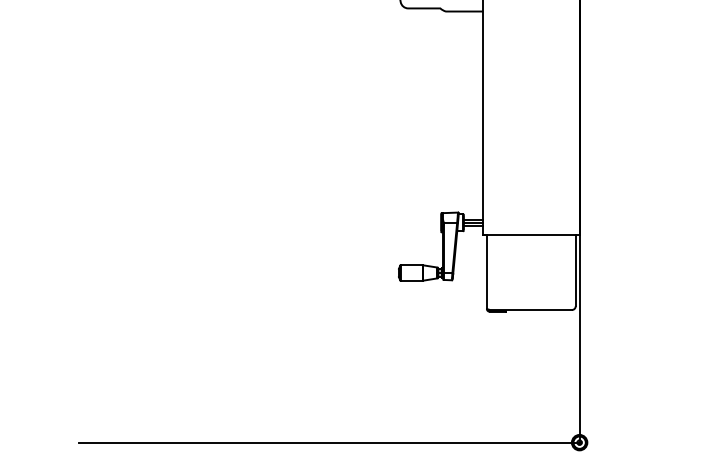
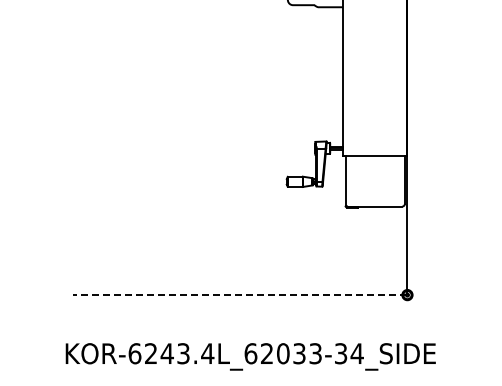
line: (328, 443) -> (239, 295), solid -> dashed

